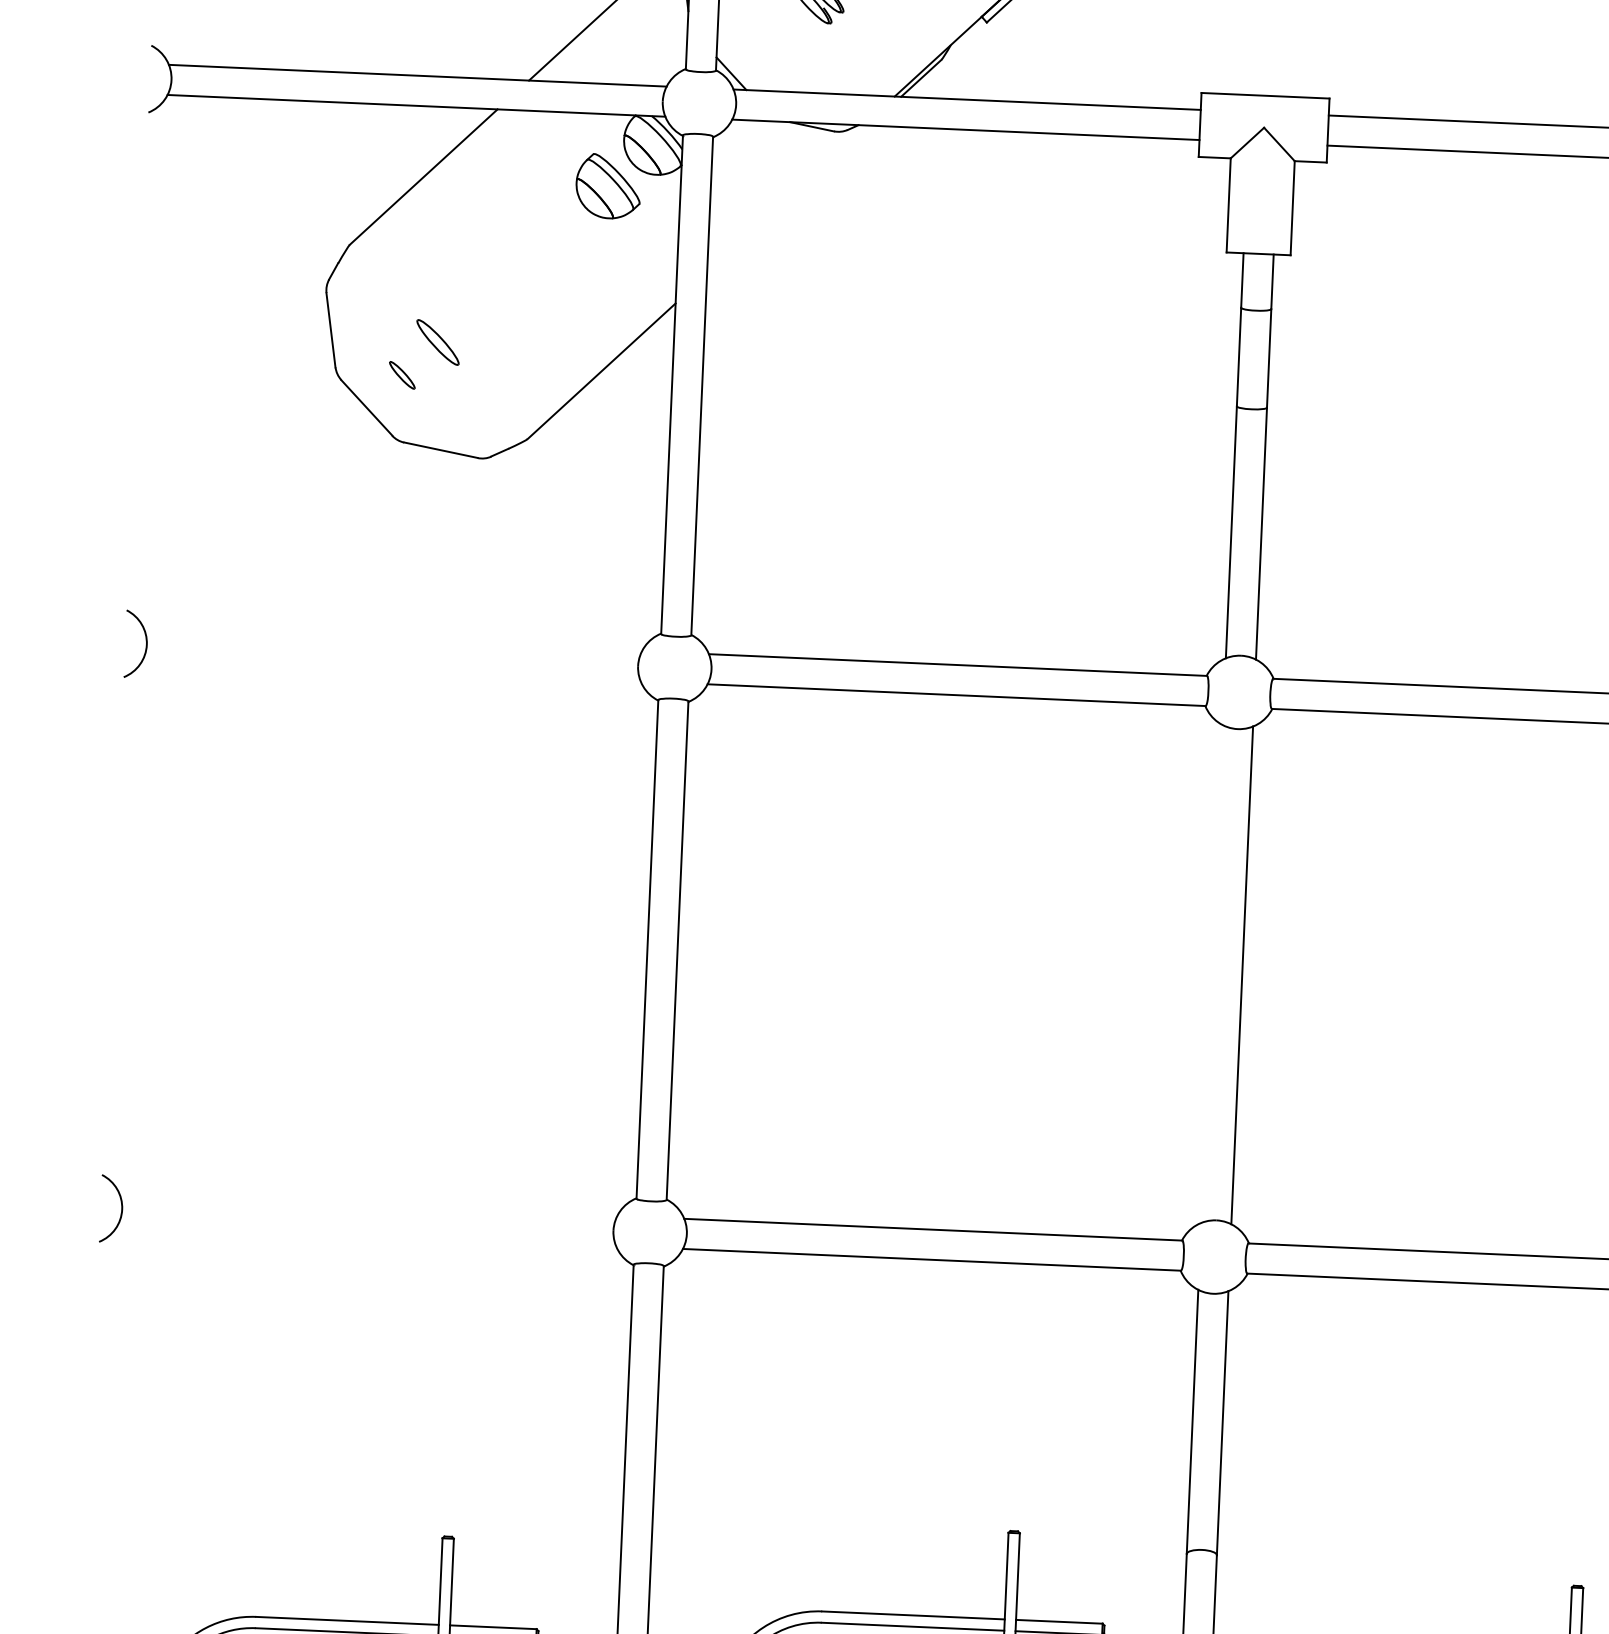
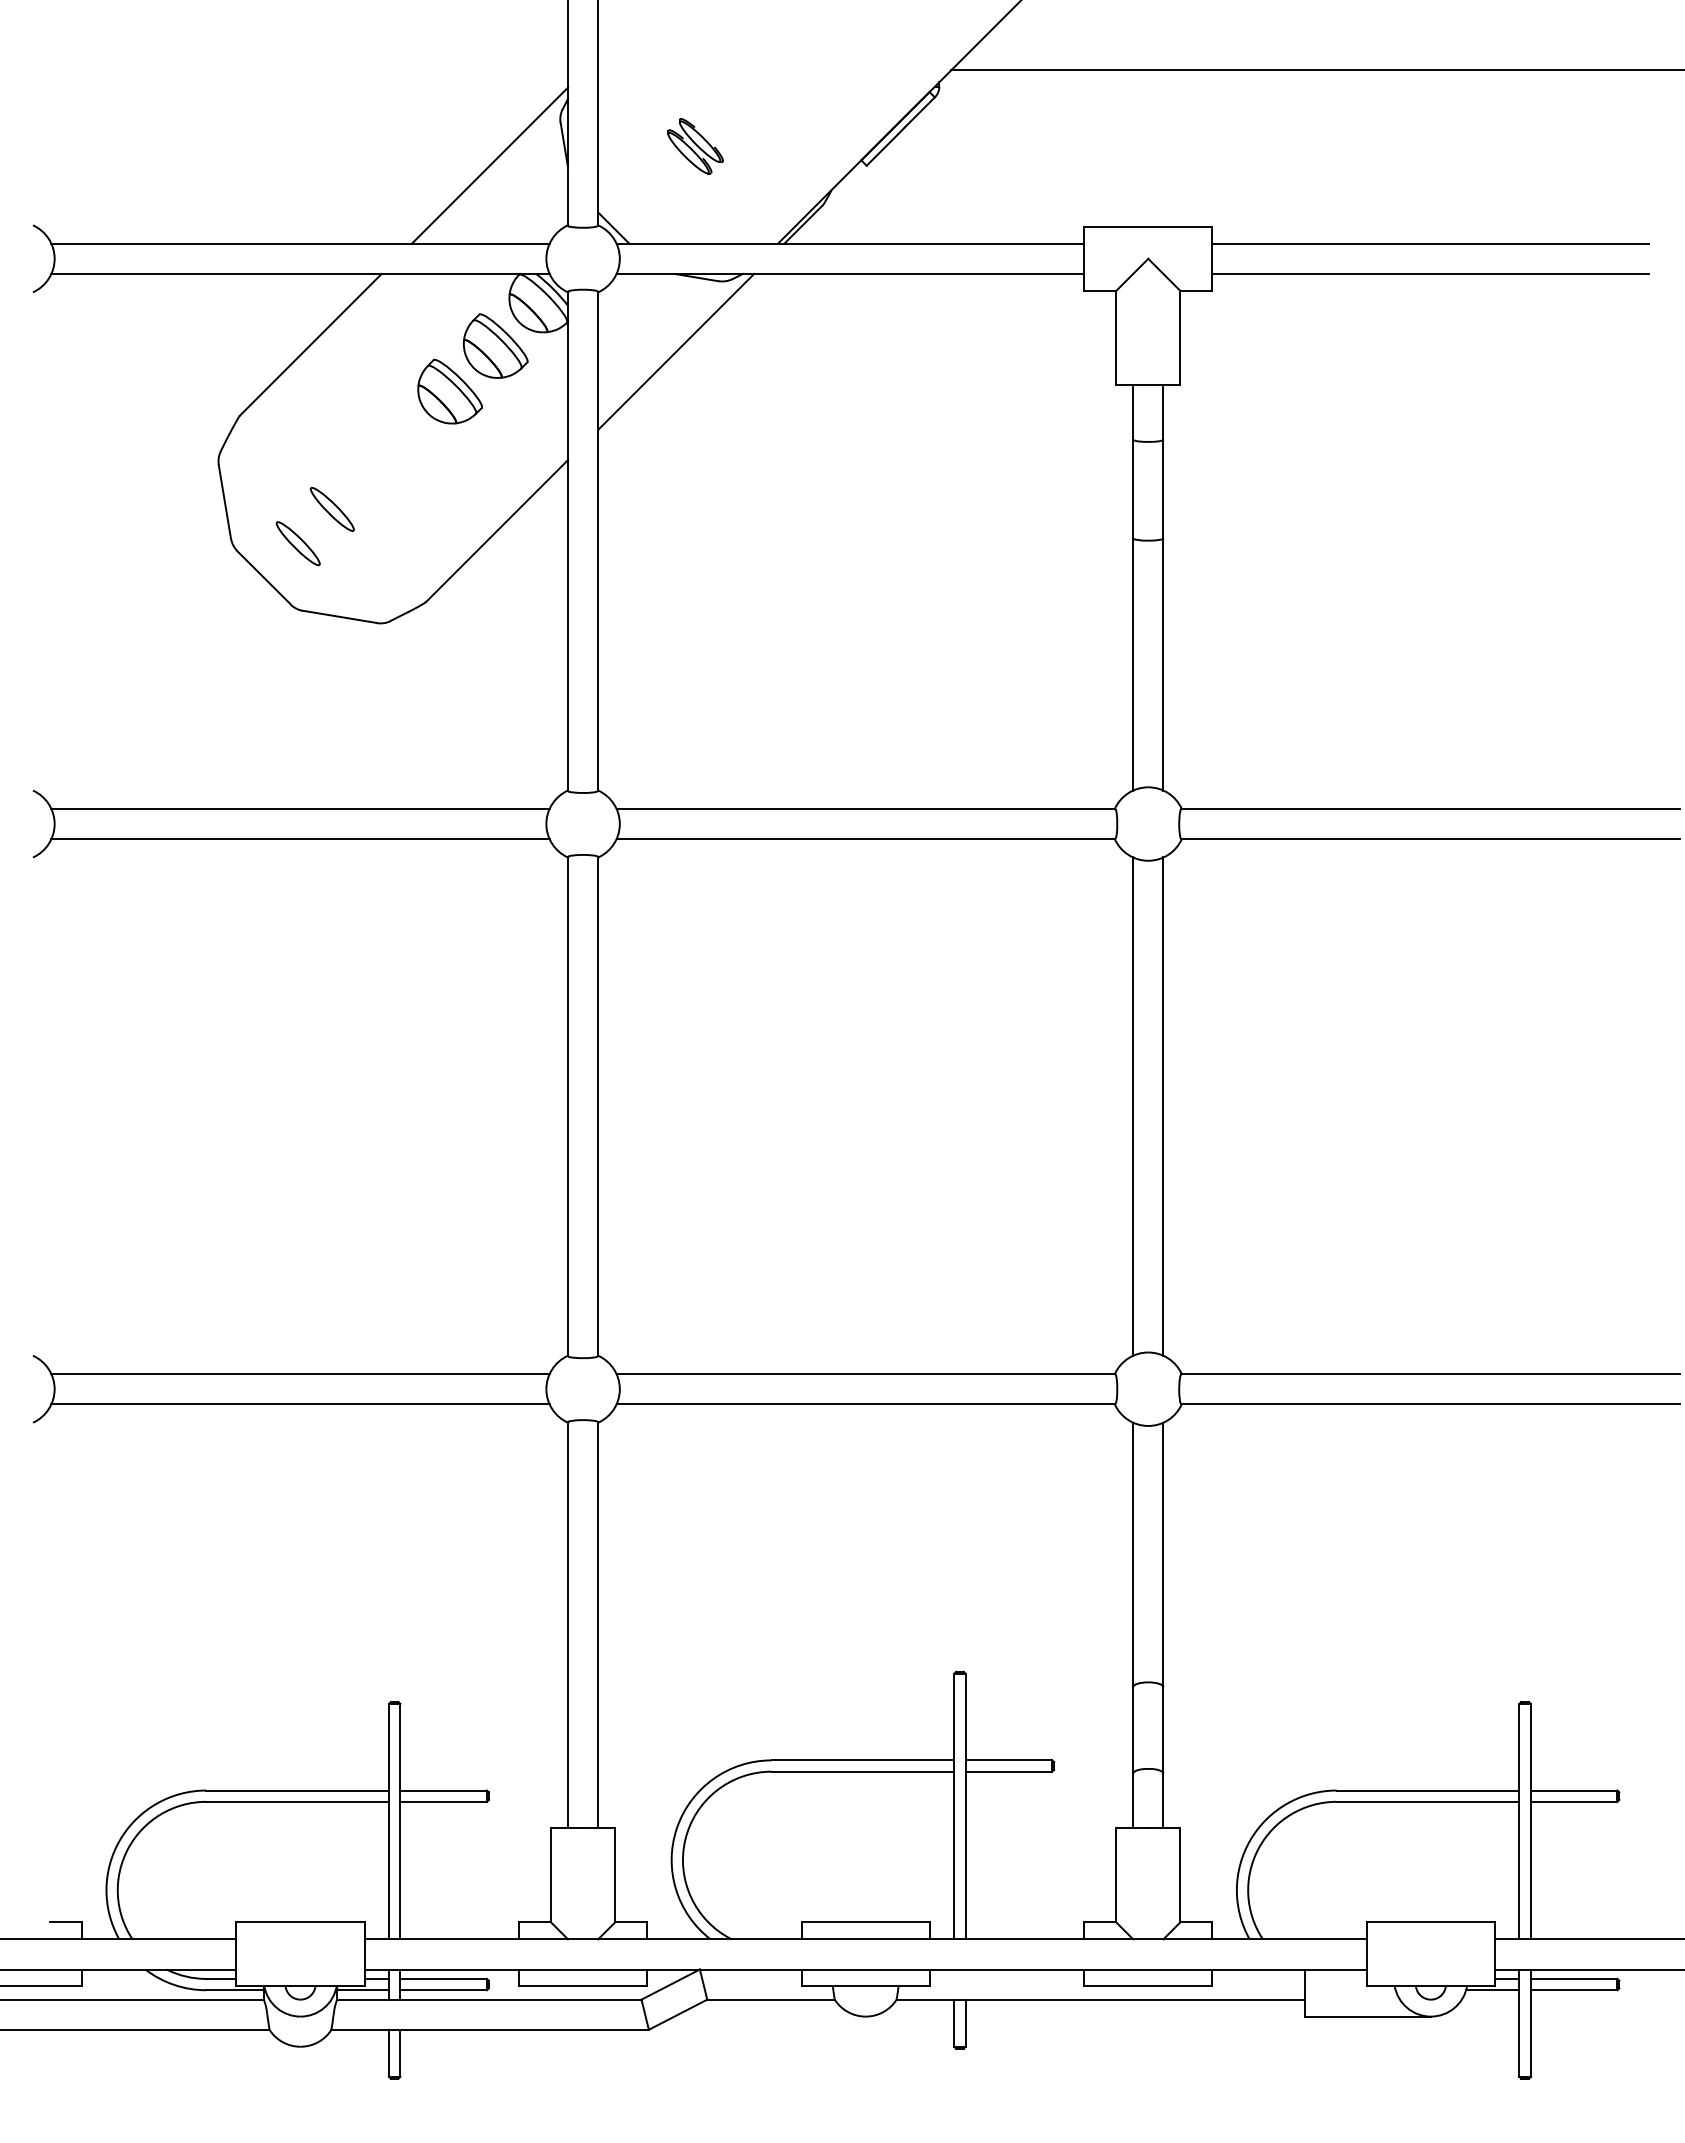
line: (788, 199) -> (676, 351), added
part: (560, 229) -> (449, 391), added
part: (401, 375) -> (297, 543), size x1.67
line: (393, 639) -> (300, 808), added
line: (391, 670) -> (300, 839), added
line: (1212, 973) -> (1133, 1106), added
line: (368, 1205) -> (300, 1374), added
line: (367, 1235) -> (300, 1404), added

